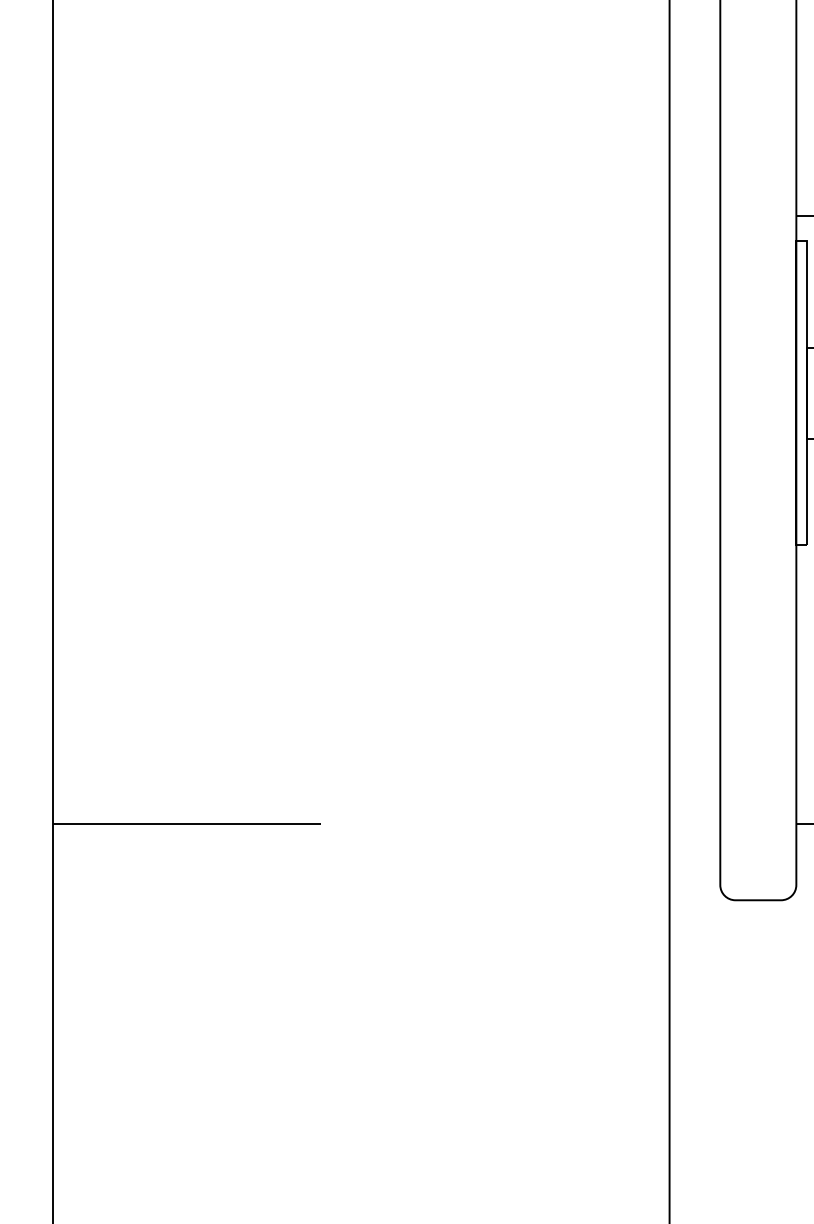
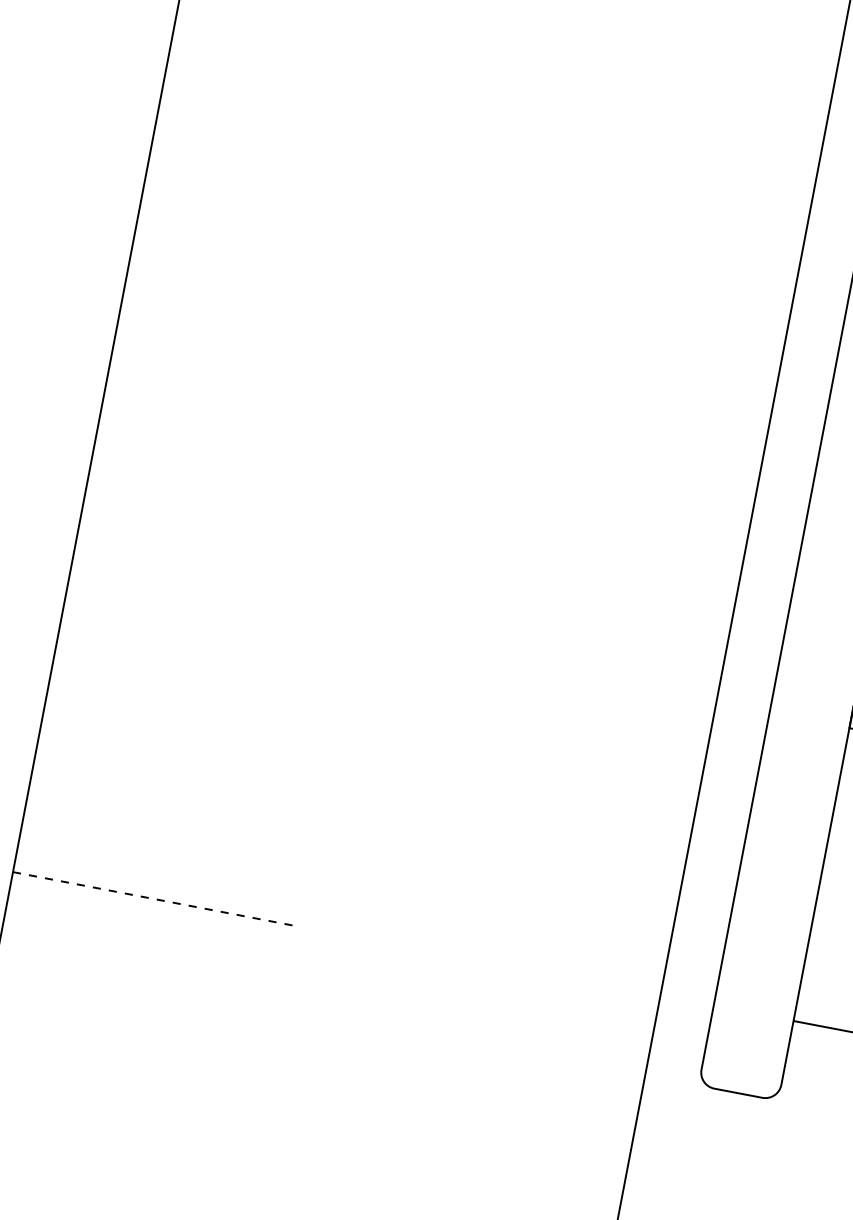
line: (187, 824) -> (154, 899), solid -> dashed

